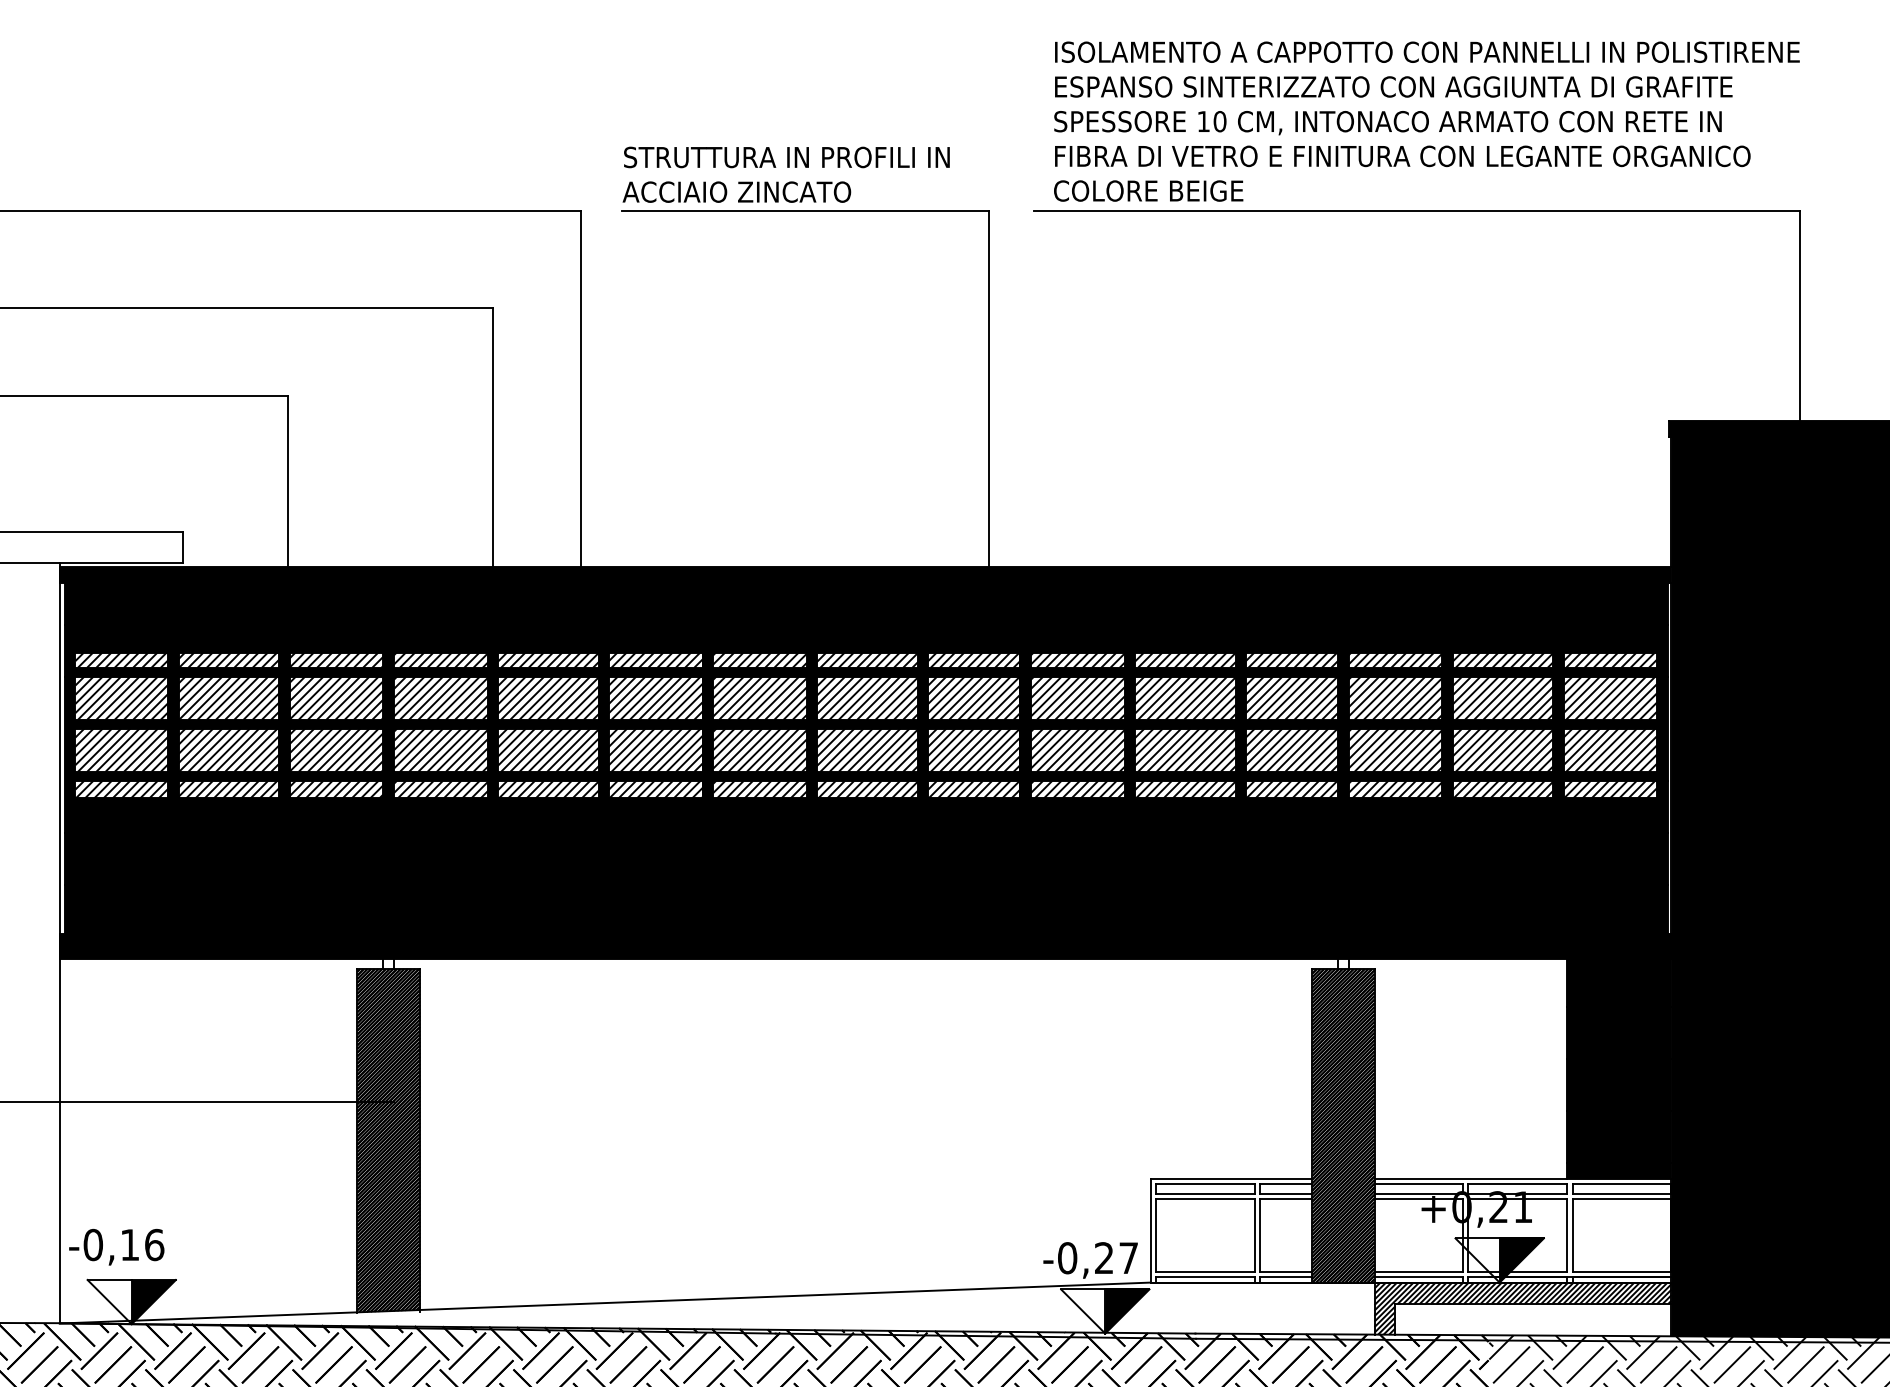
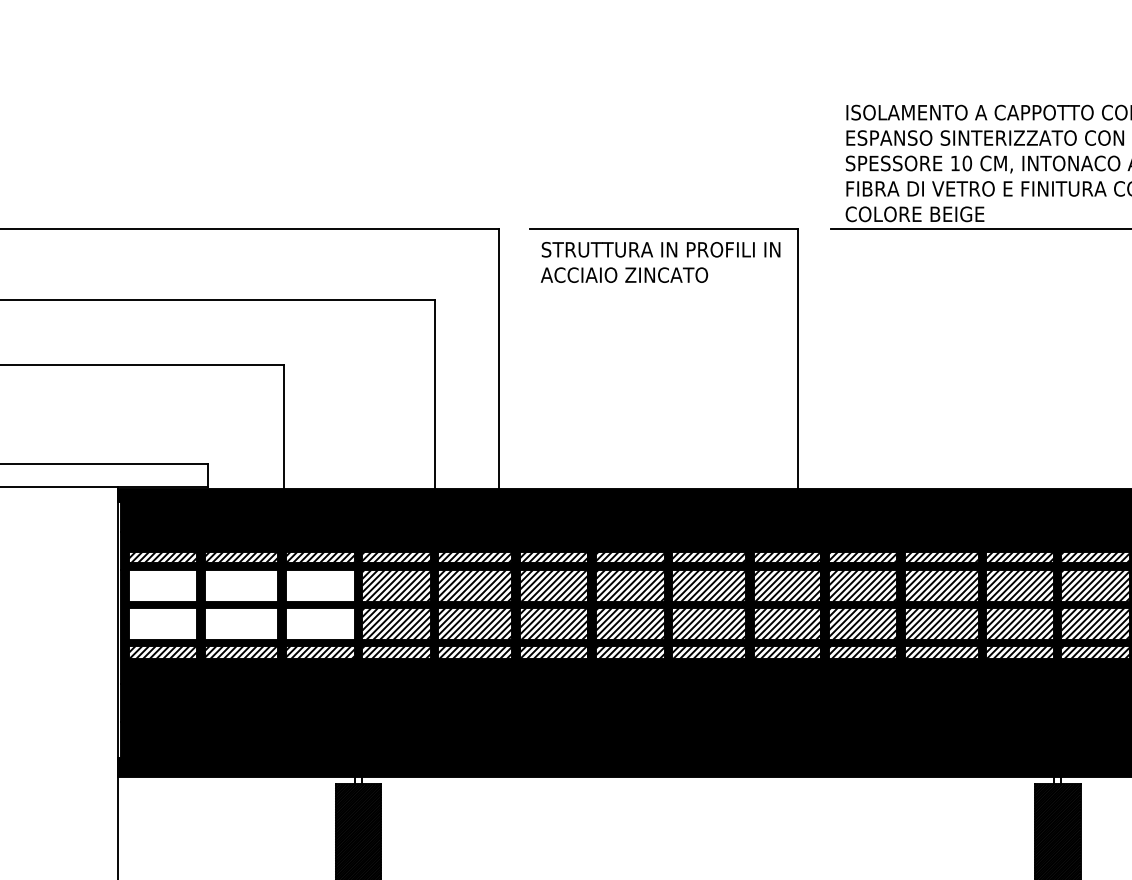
text: (785, 174) -> (660, 262), moved
hatch: (229, 697) -> (241, 585), removed
hatch: (229, 749) -> (241, 623), removed

